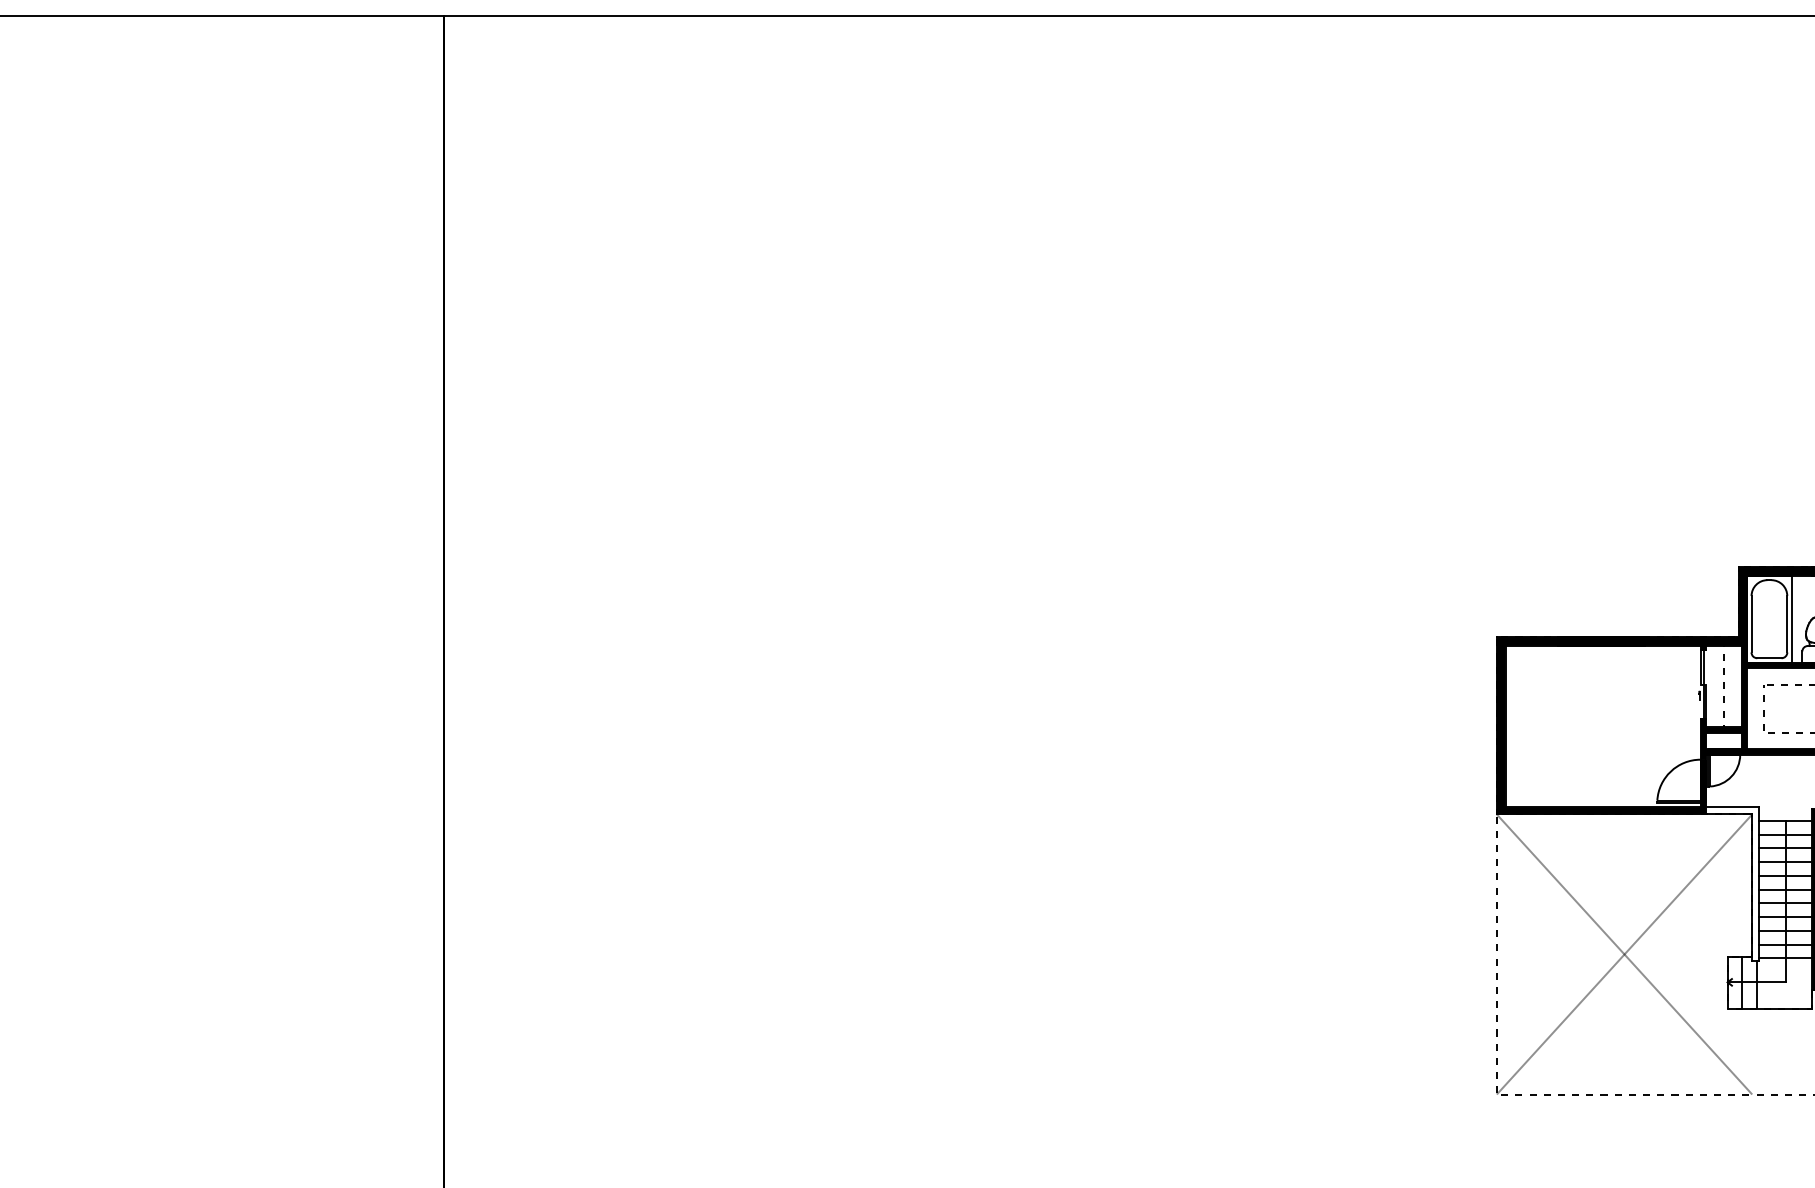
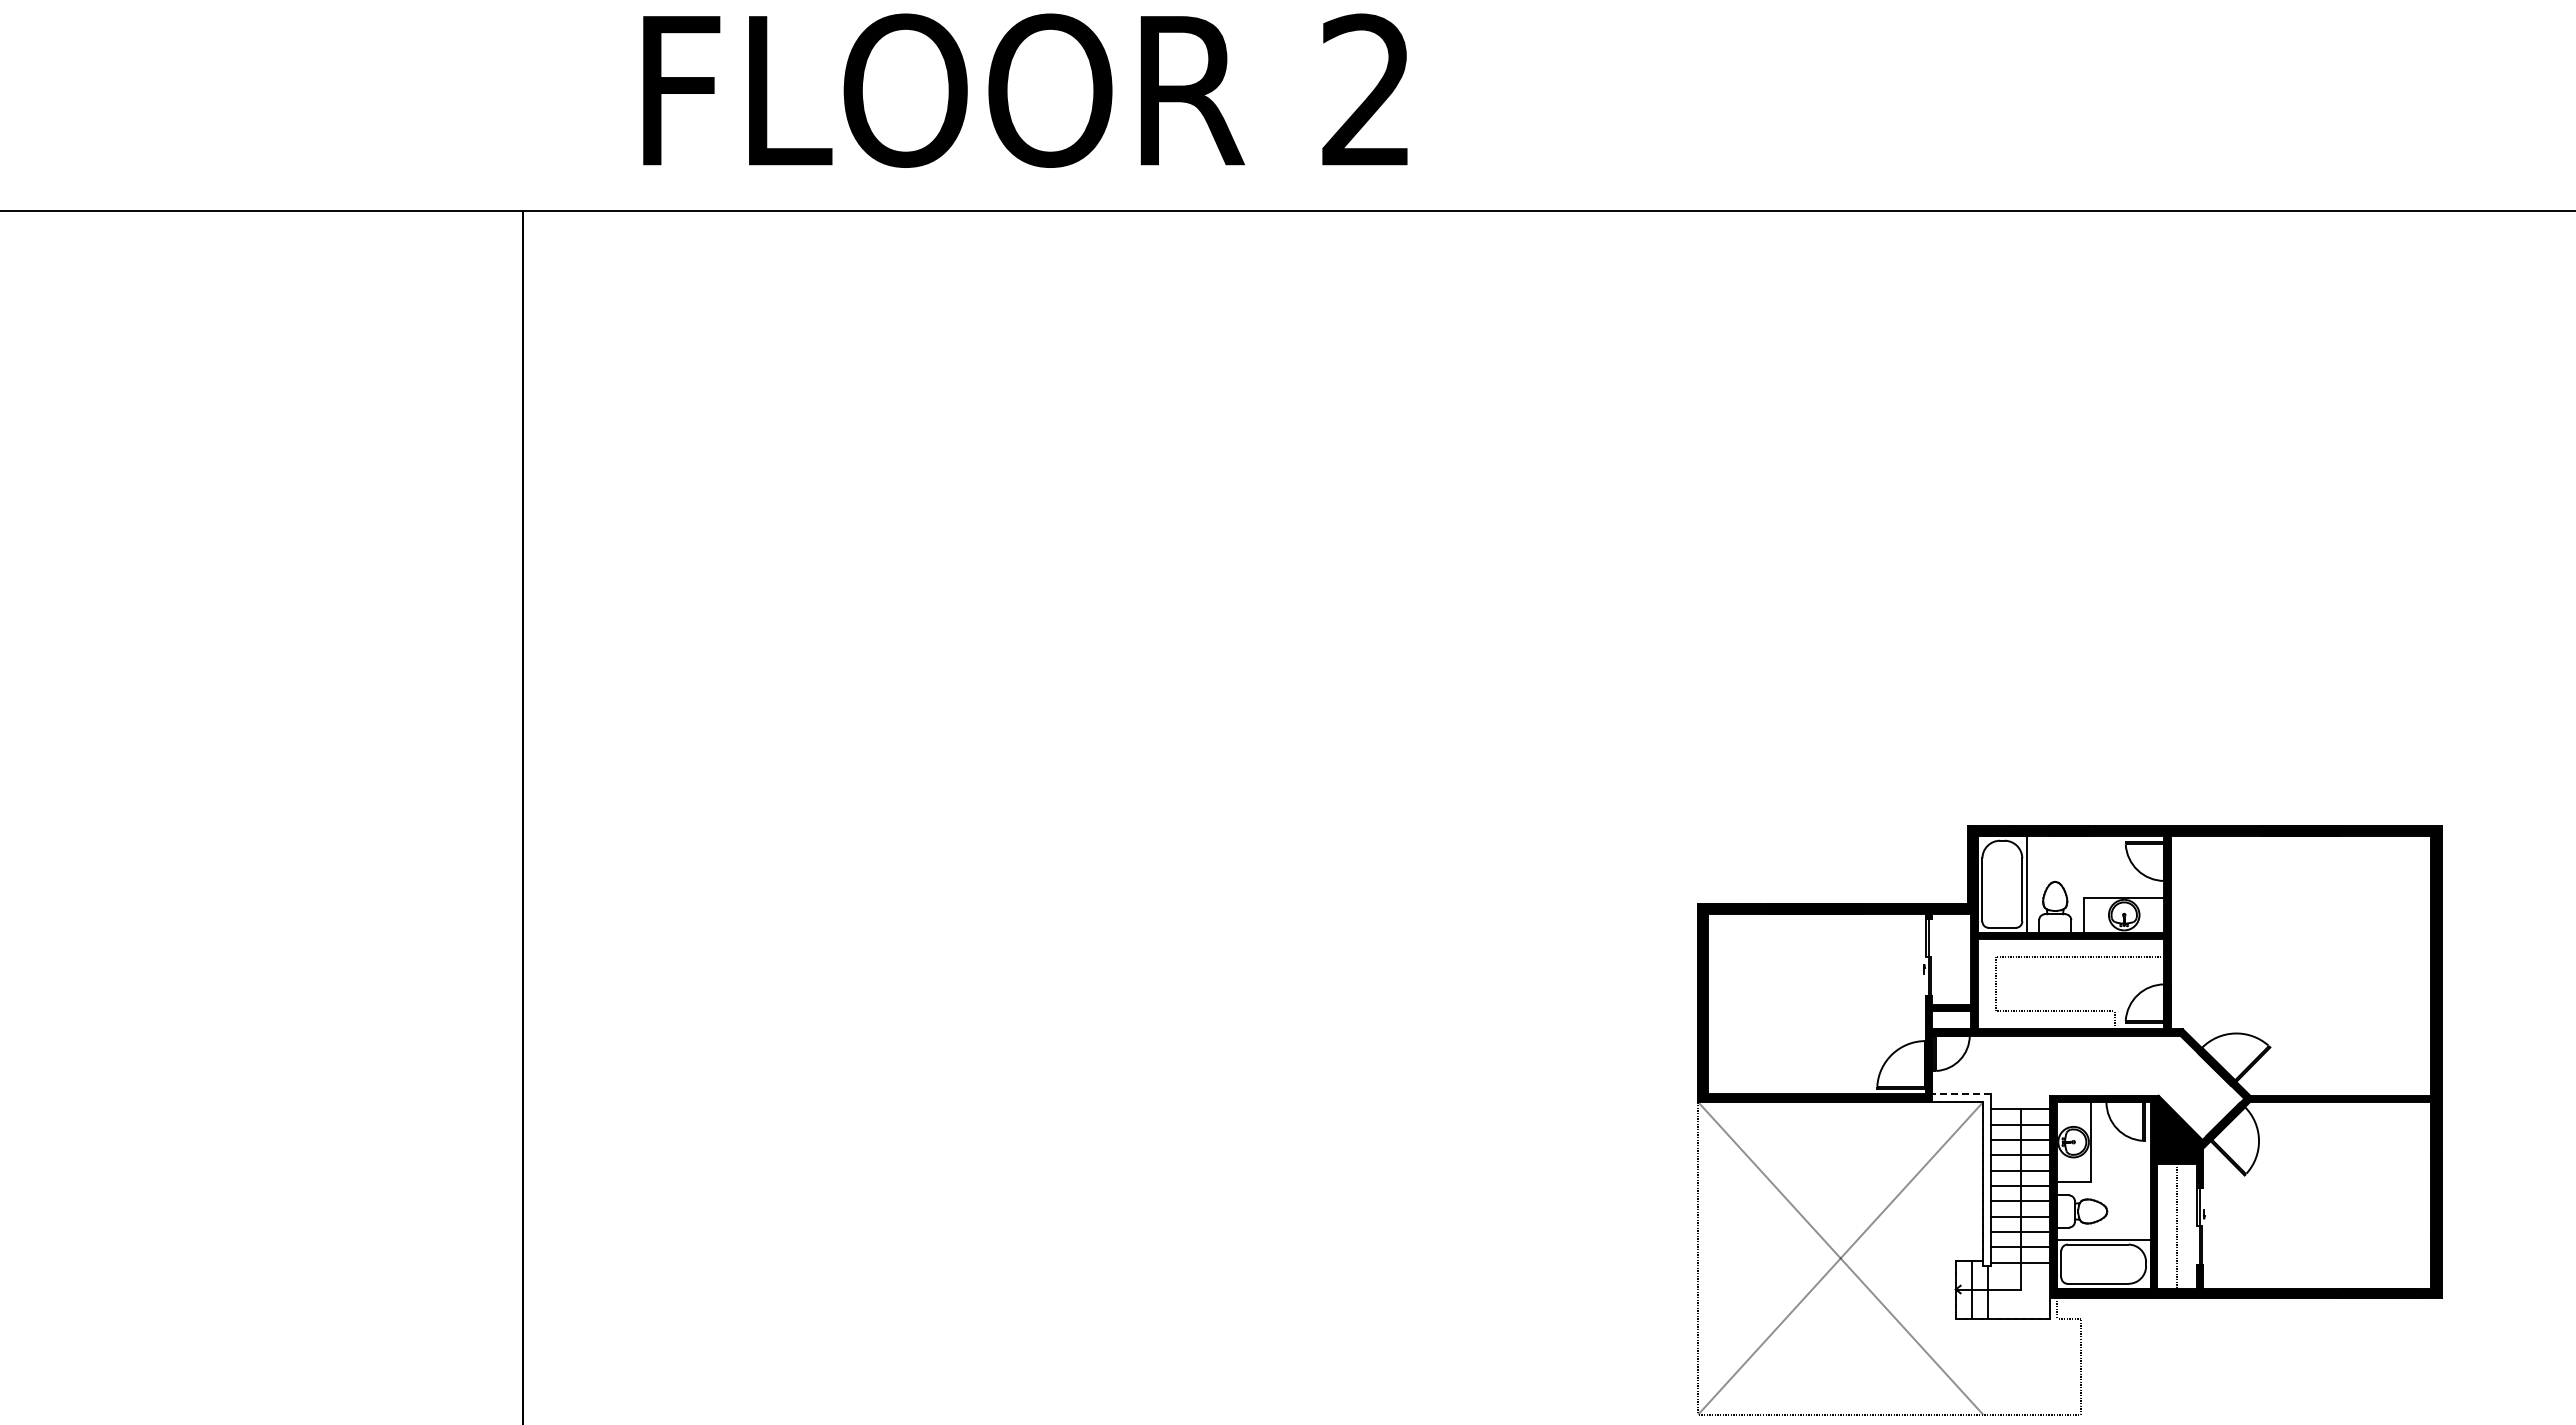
line: (1723, 685) -> (1951, 958), removed
line: (1732, 807) -> (1961, 1094), solid -> dashed

